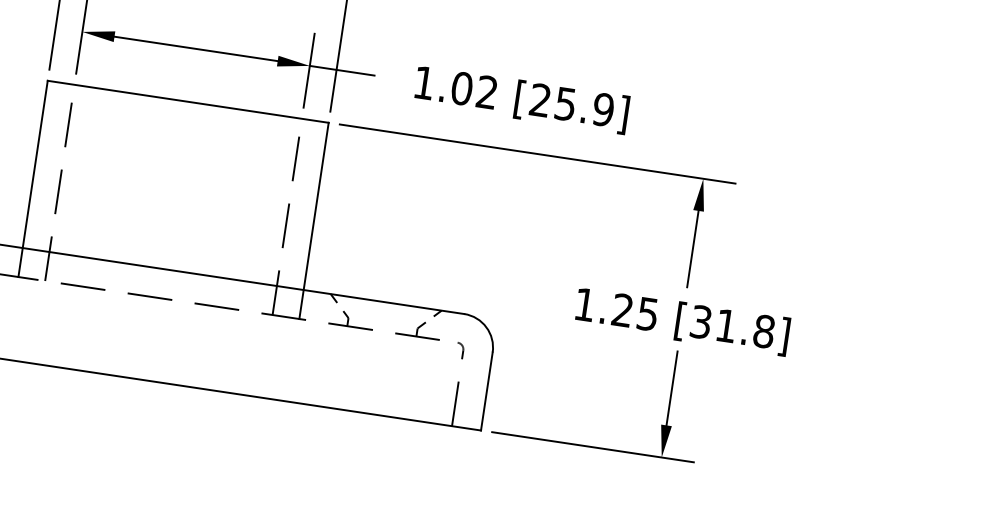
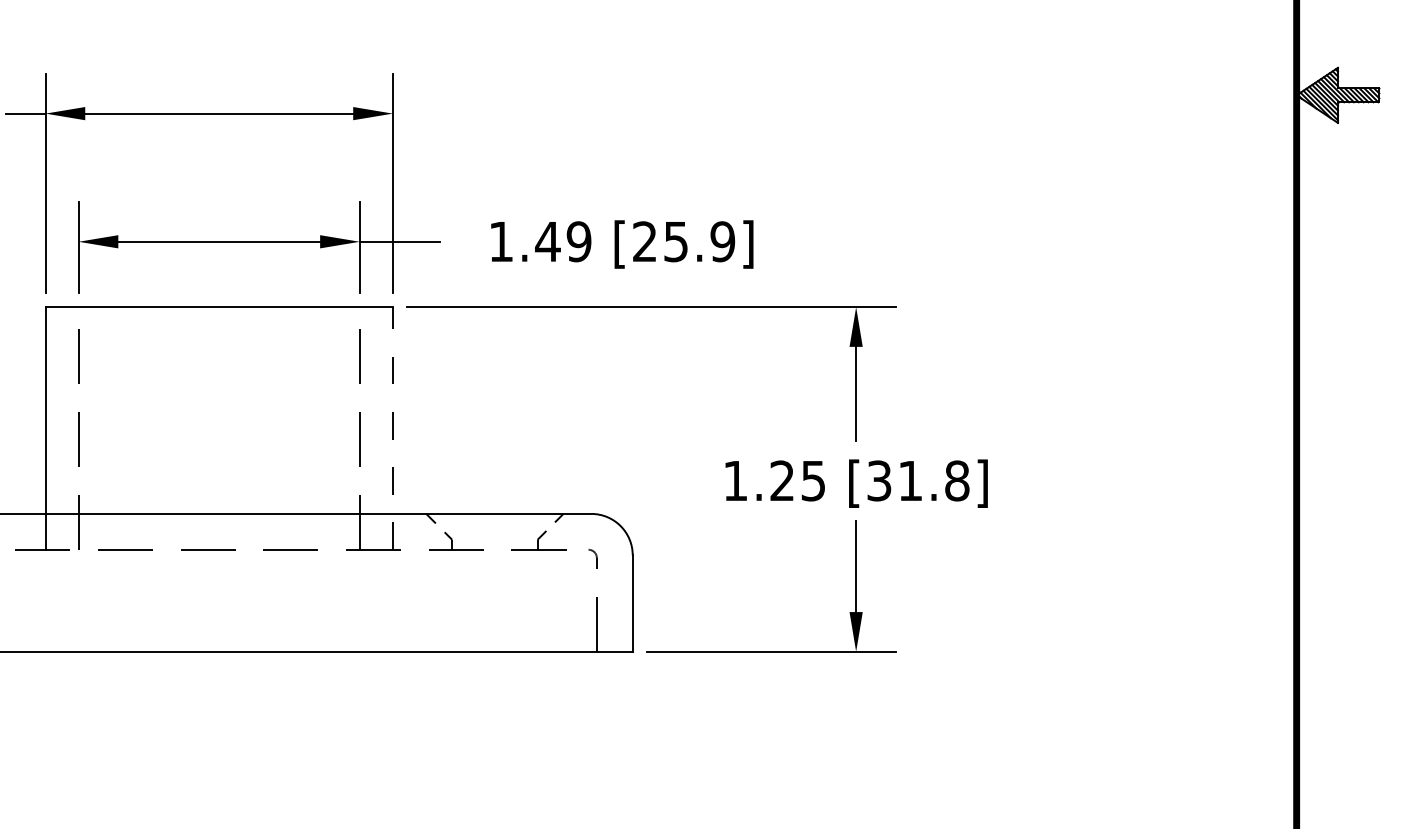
text: (474, 90) -> (563, 241), 1.02 -> 1.49
line: (313, 220) -> (392, 427), solid -> dashed

